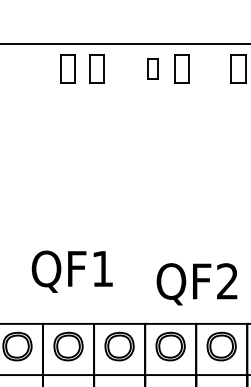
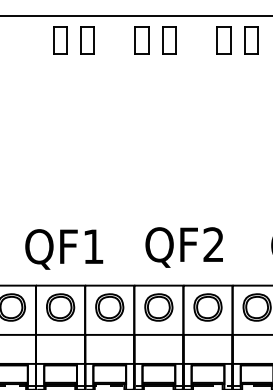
part: (152, 69) -> (141, 40), size x1.43
text: (72, 271) -> (64, 249), moved

